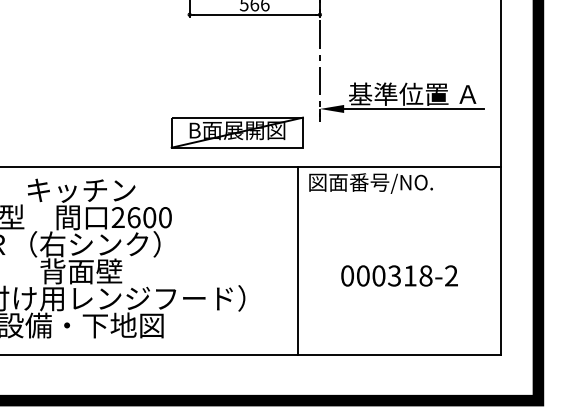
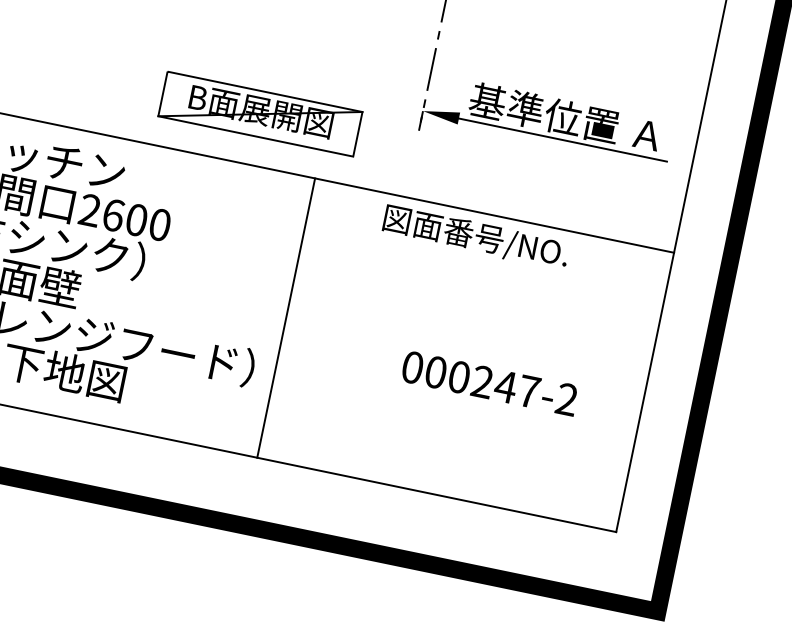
part: (236, 132) -> (259, 113), moved
line: (298, 260) -> (286, 317), moved
text: (410, 275) -> (506, 386), 000318-2 -> 000247-2

